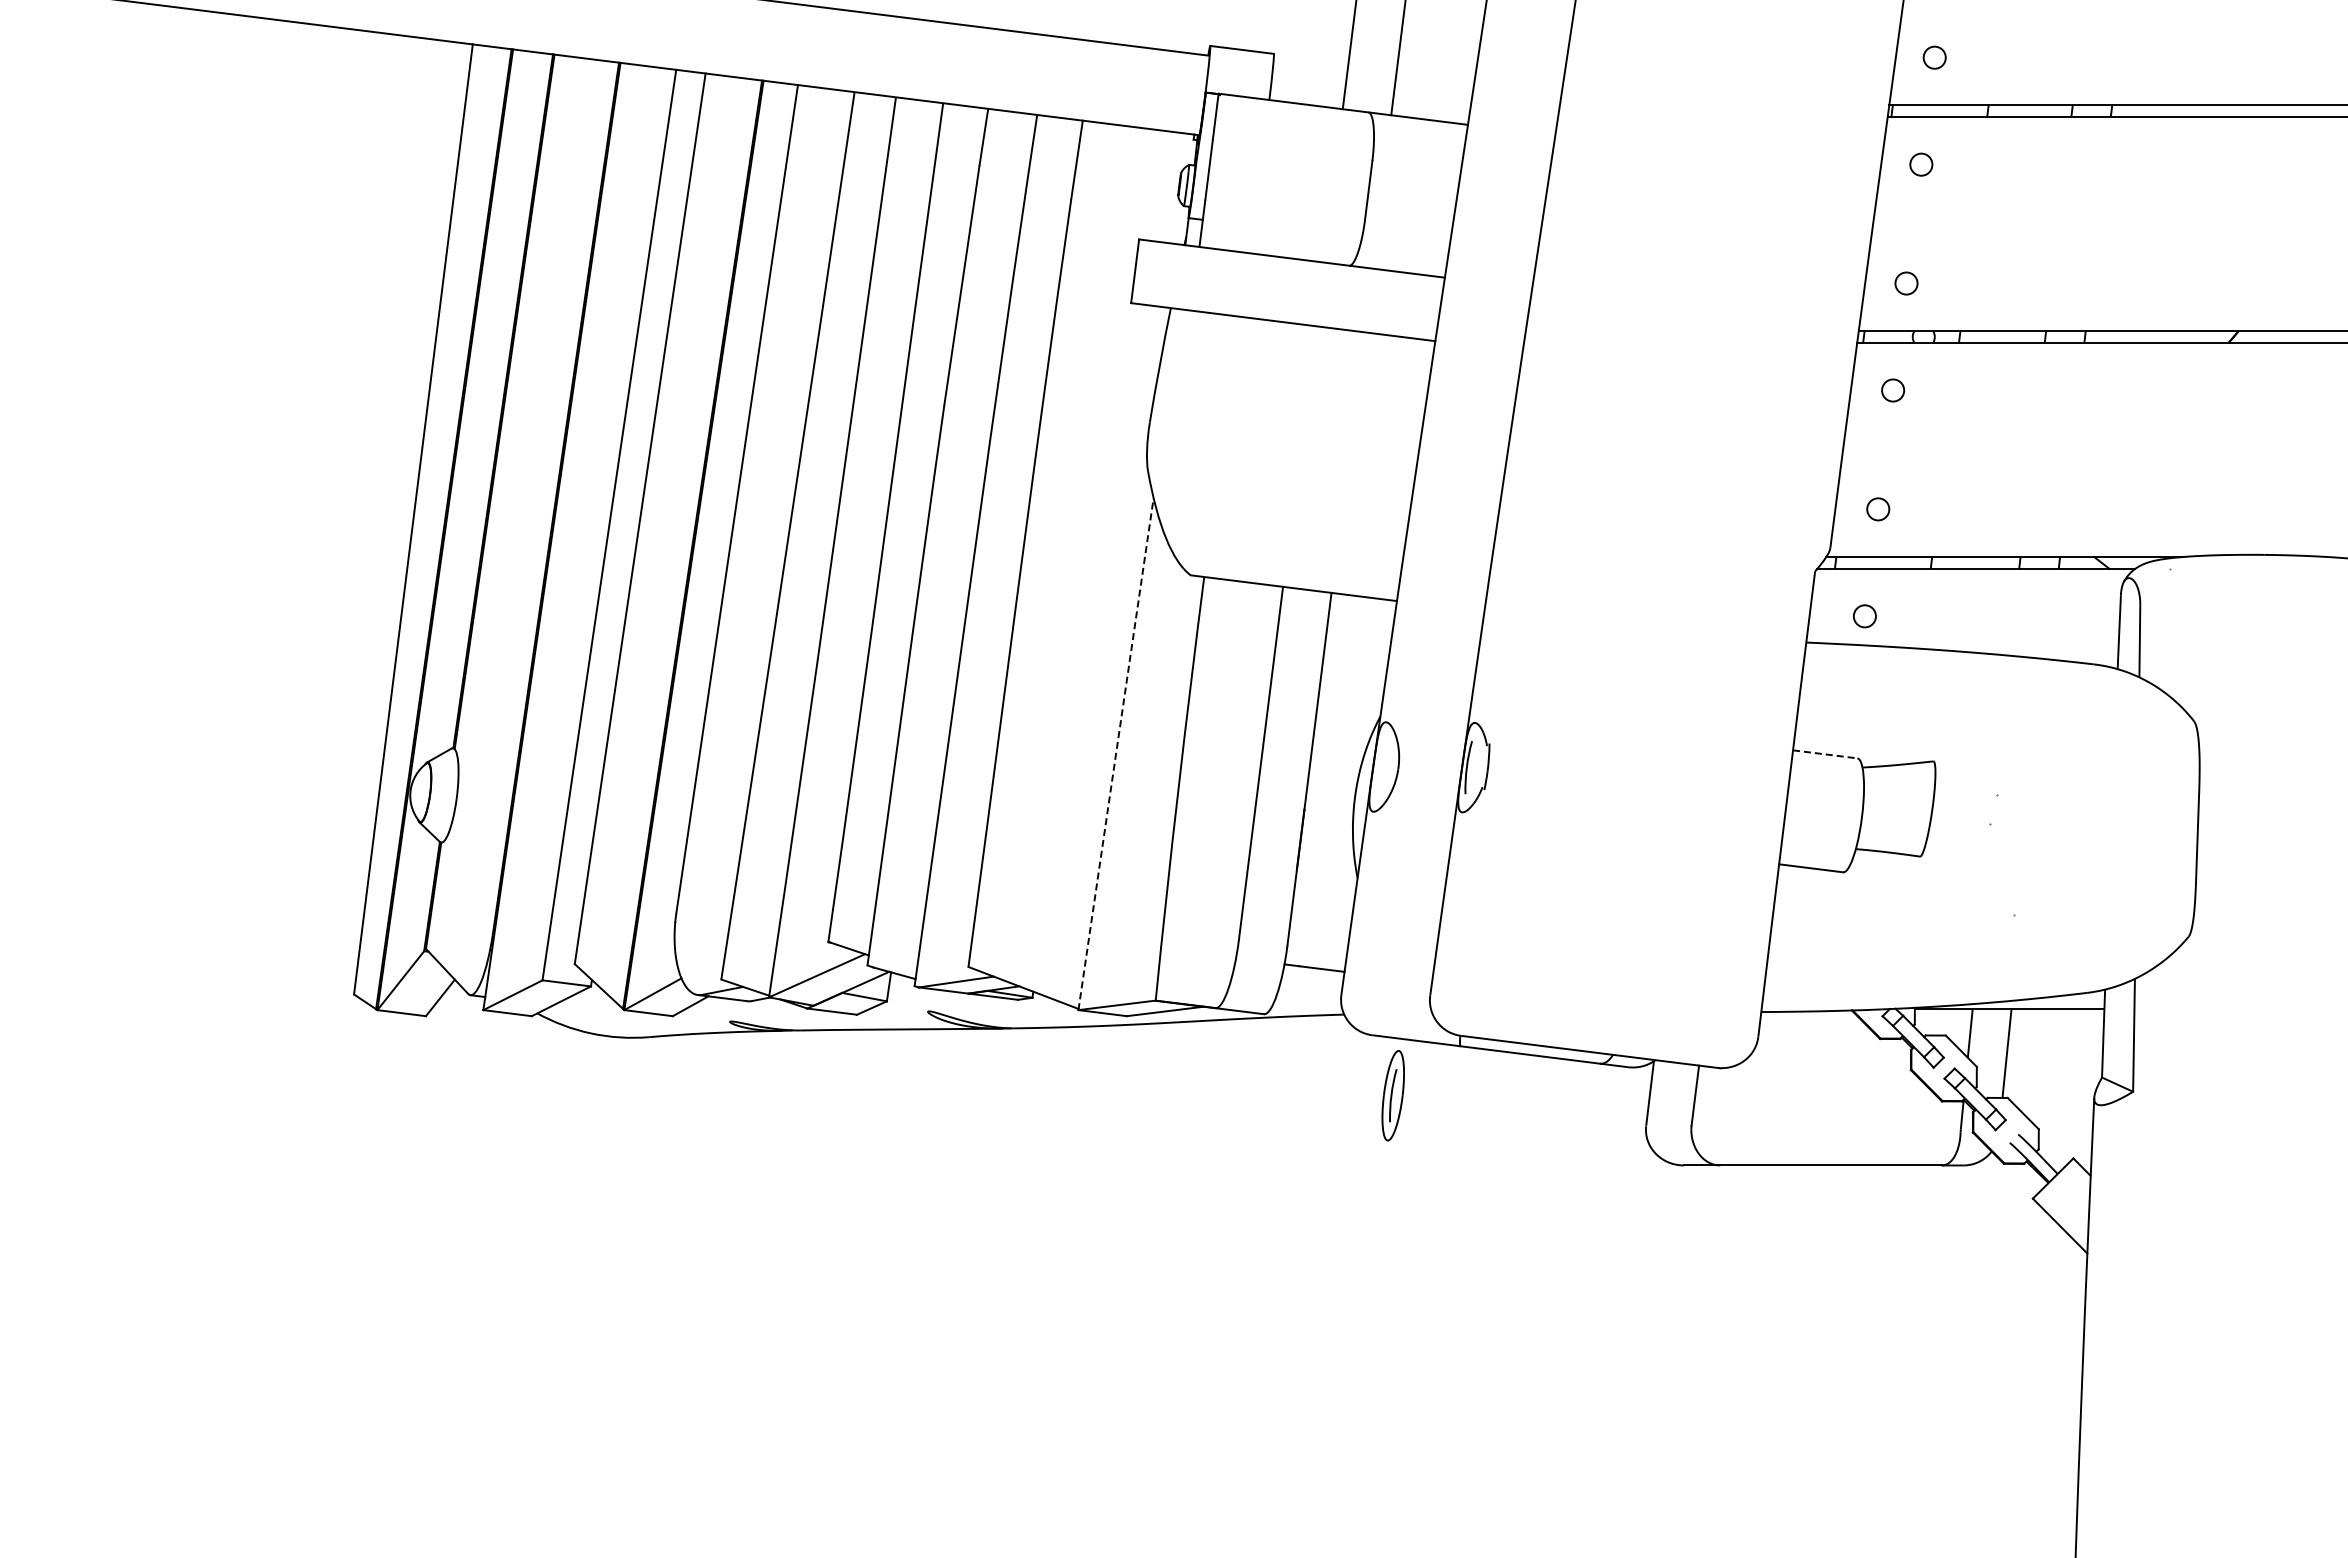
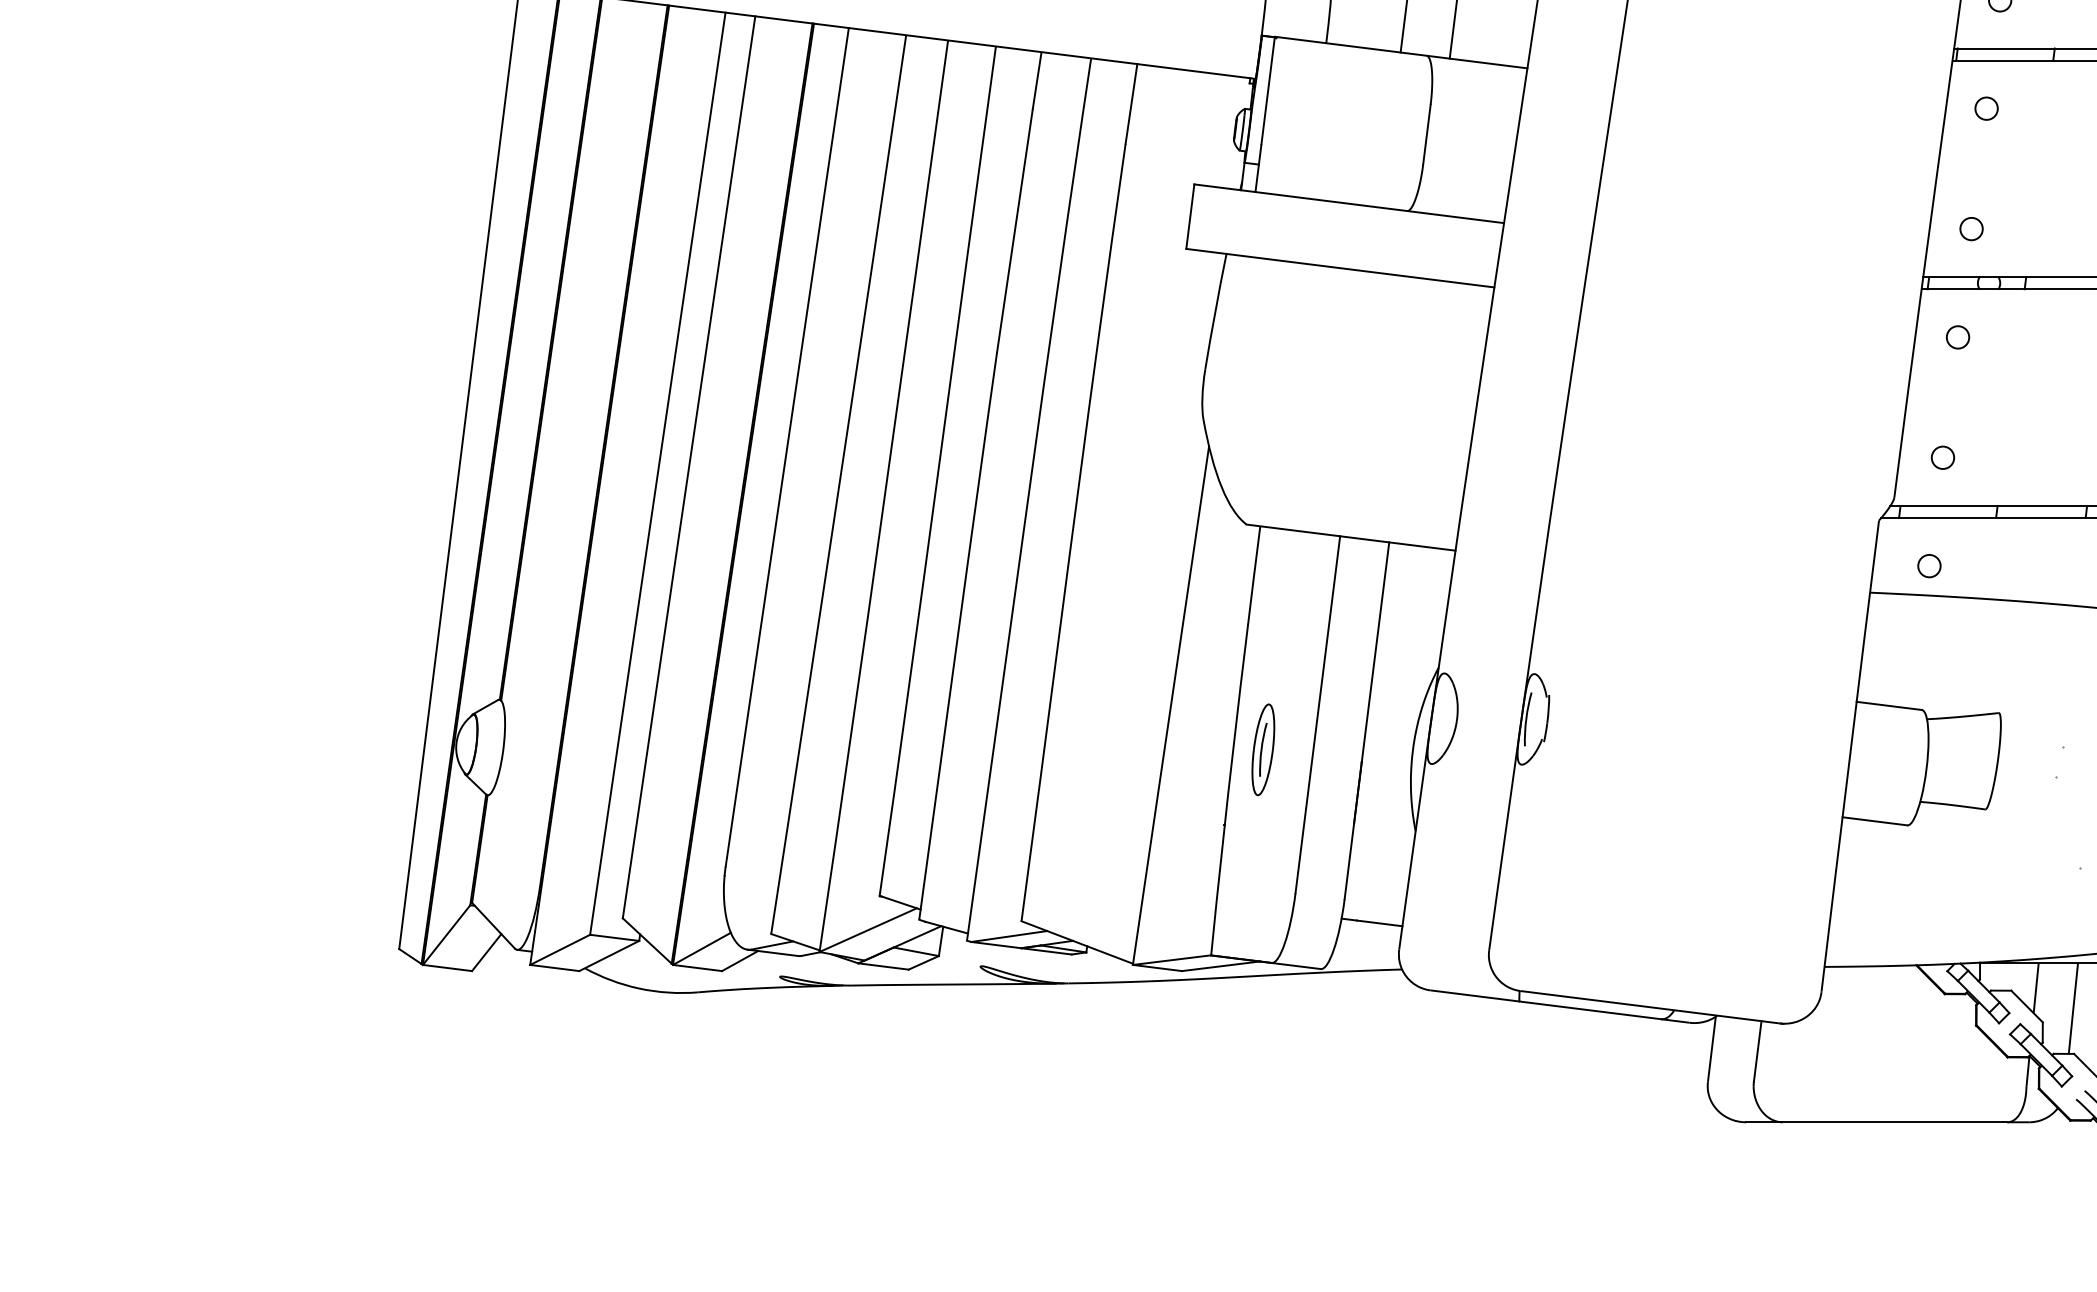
line: (1116, 754) -> (1171, 706), dashed -> solid
line: (1825, 754) -> (1889, 706), dashed -> solid
part: (1392, 1095) -> (1262, 749), moved

